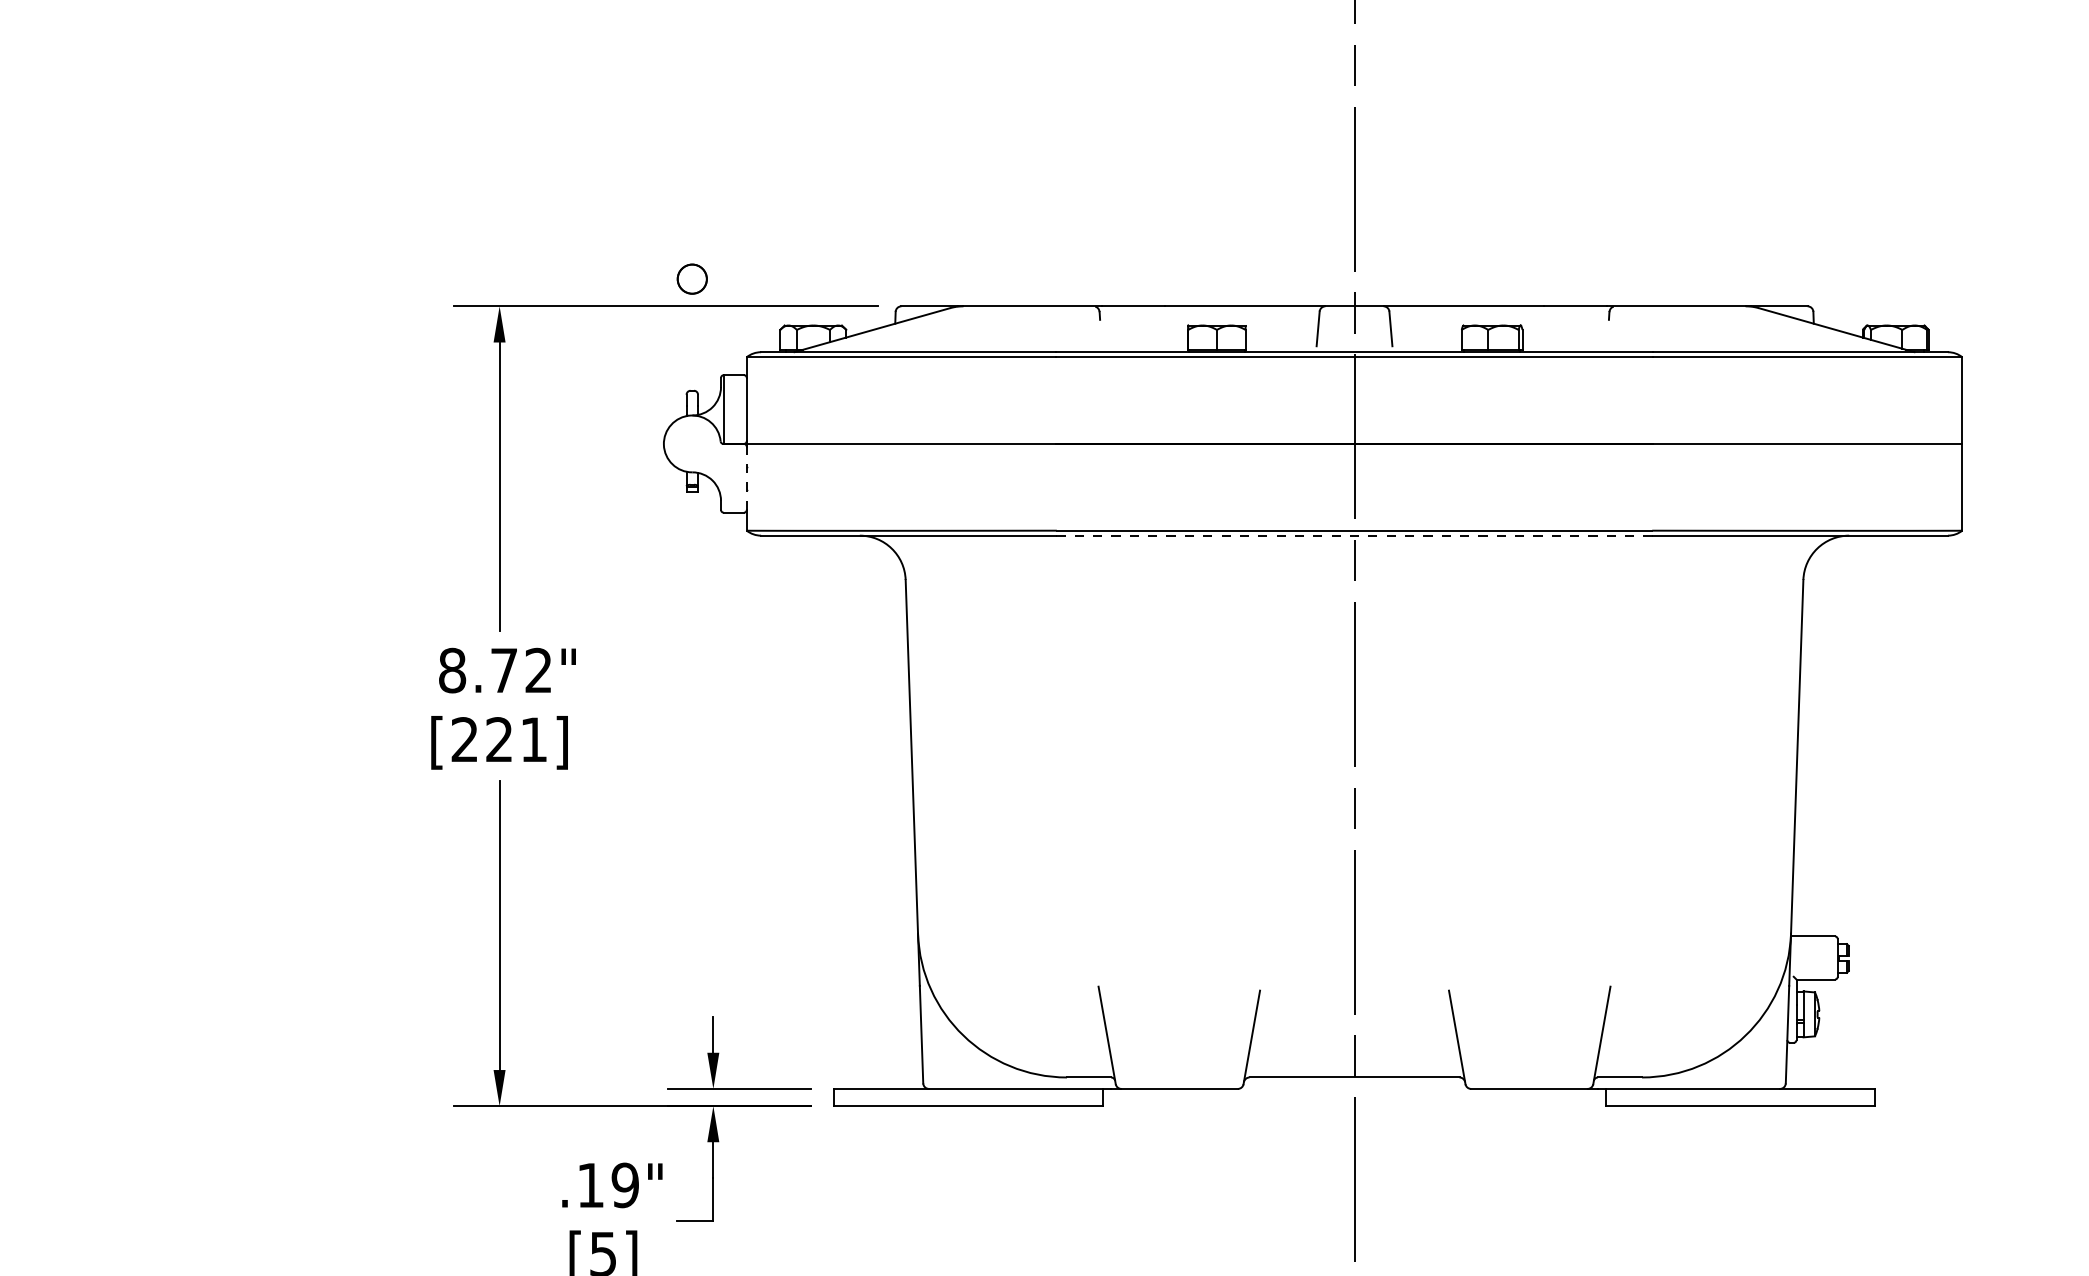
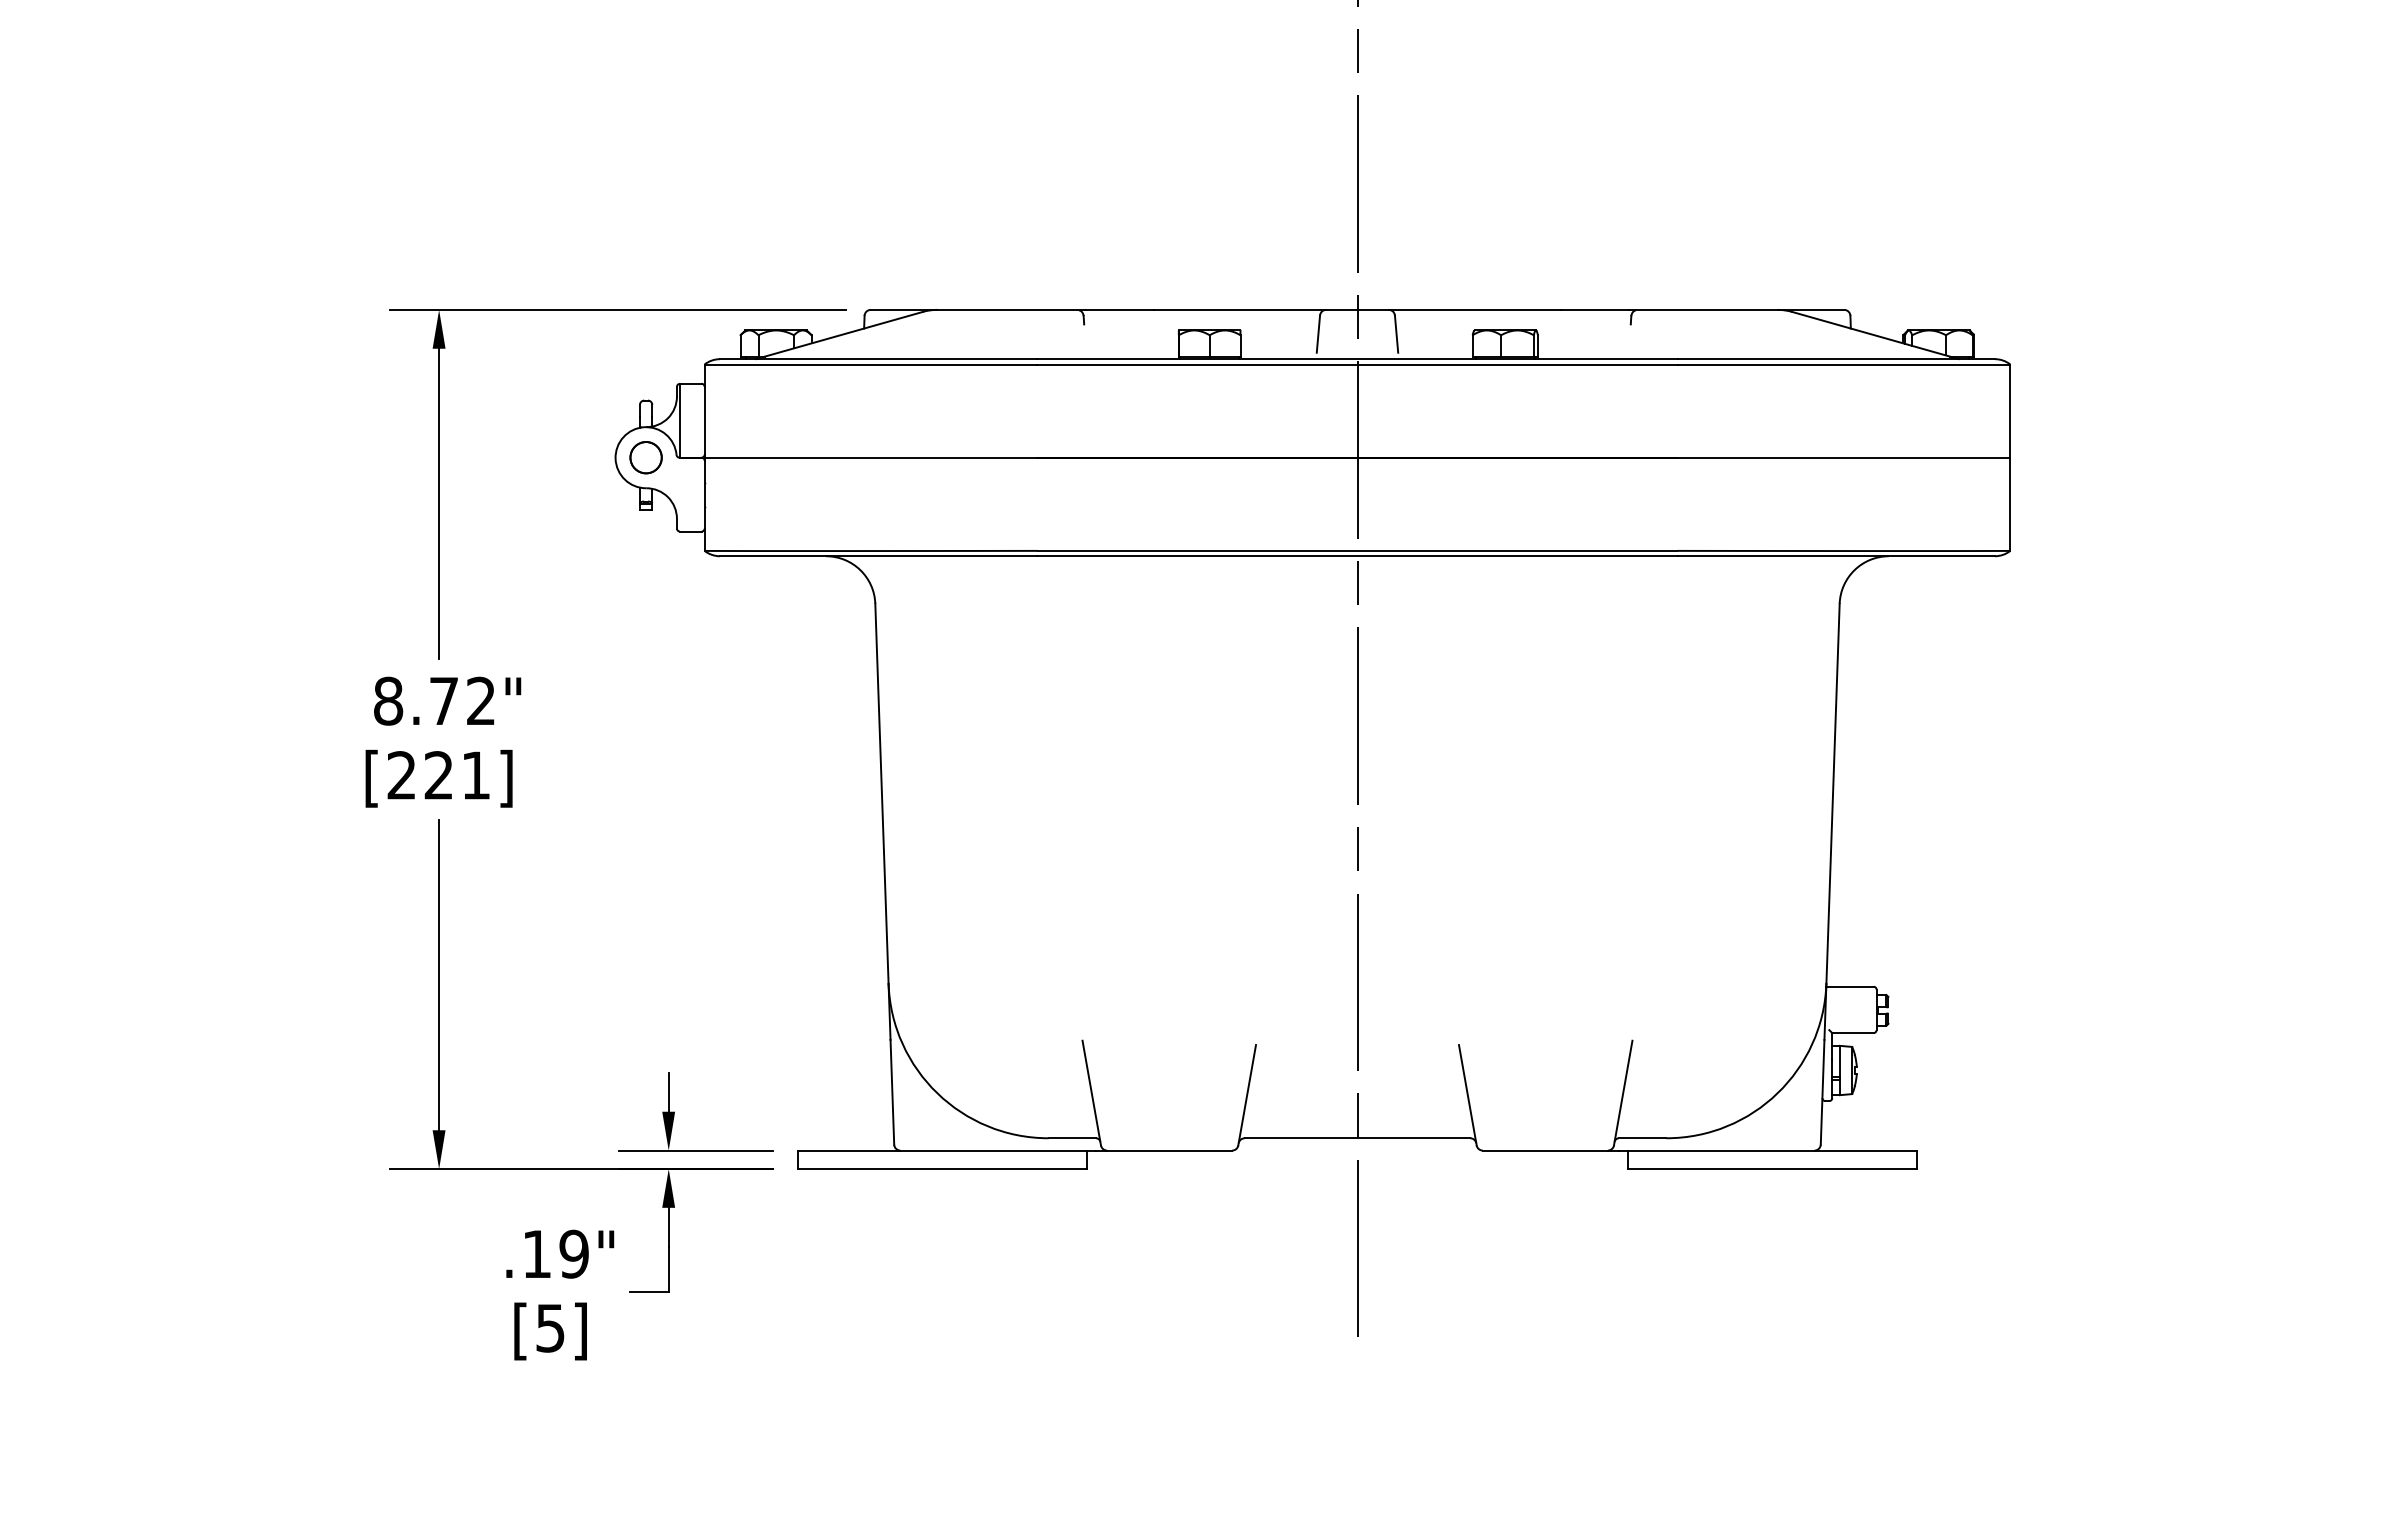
circle: (691, 278) -> (645, 457), moved
line: (746, 478) -> (704, 494), dashed -> solid
line: (1354, 535) -> (1357, 556), dashed -> solid

